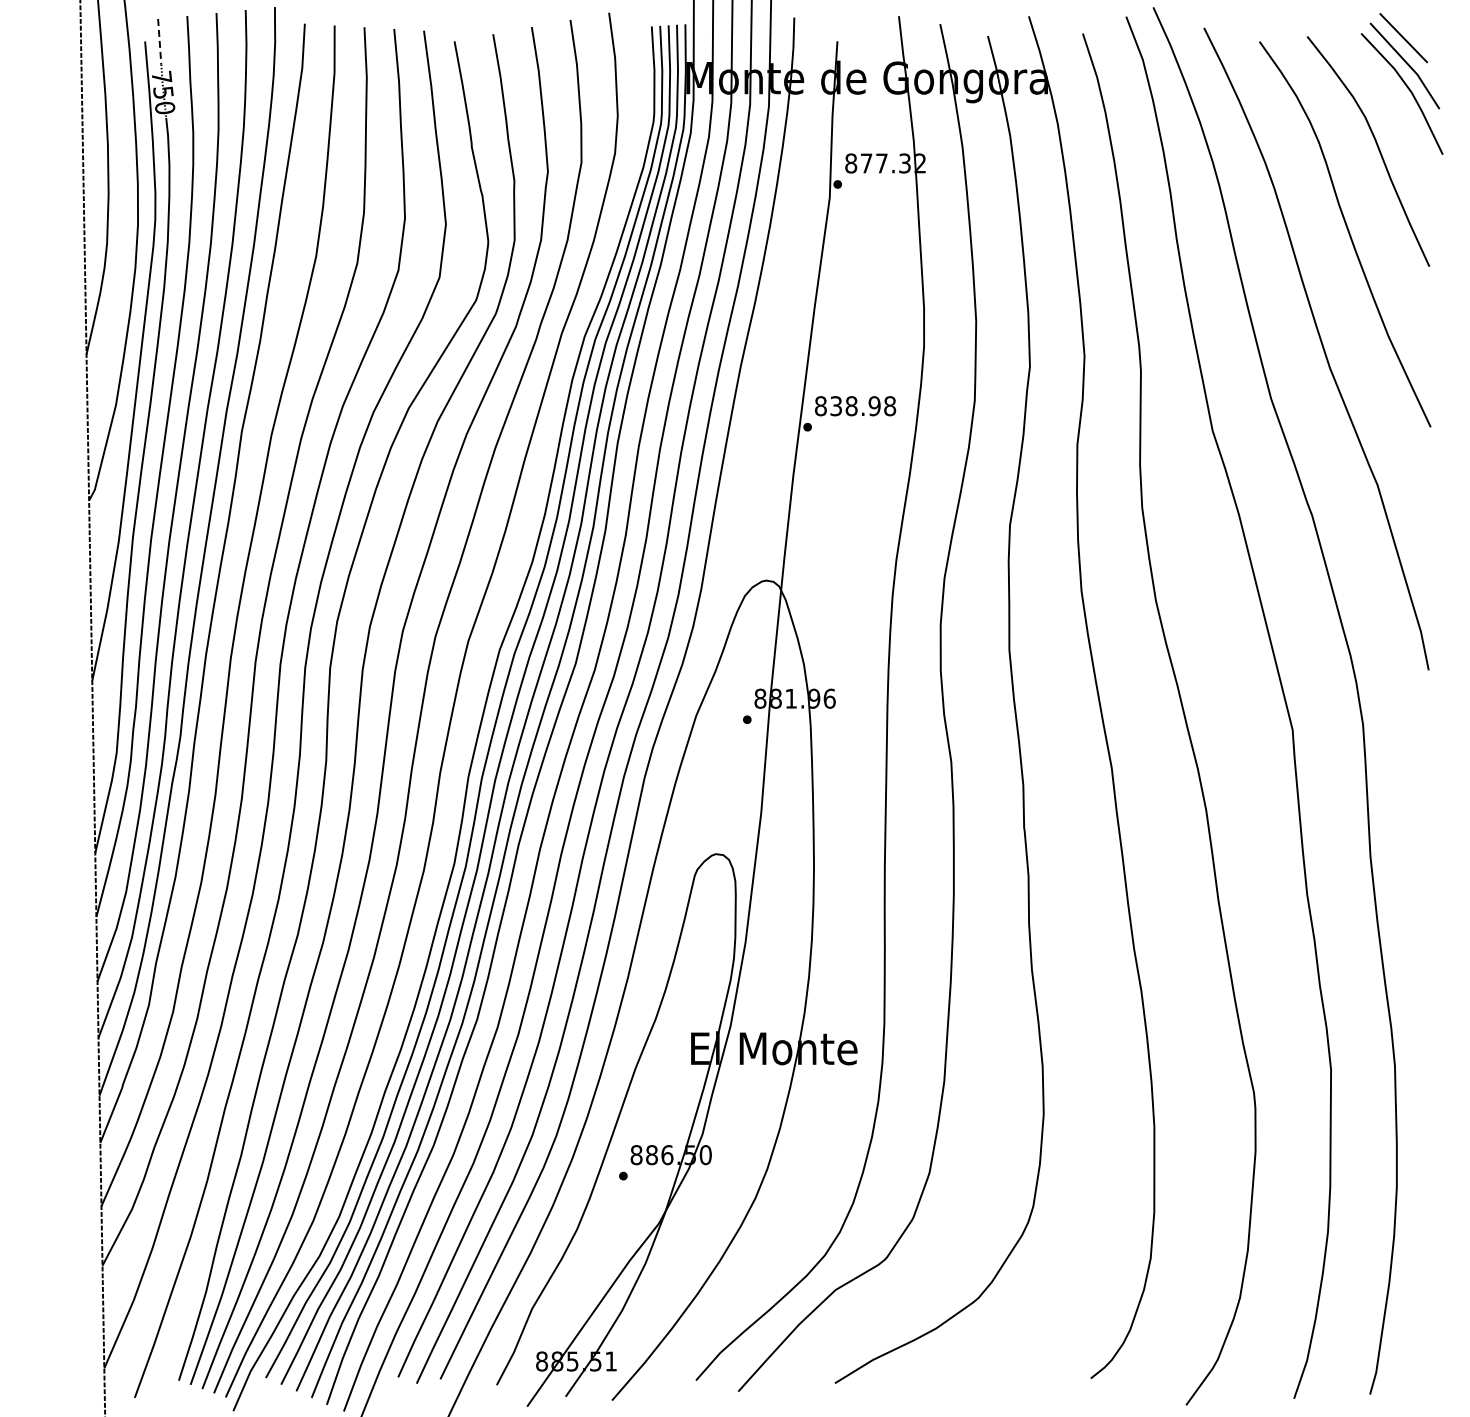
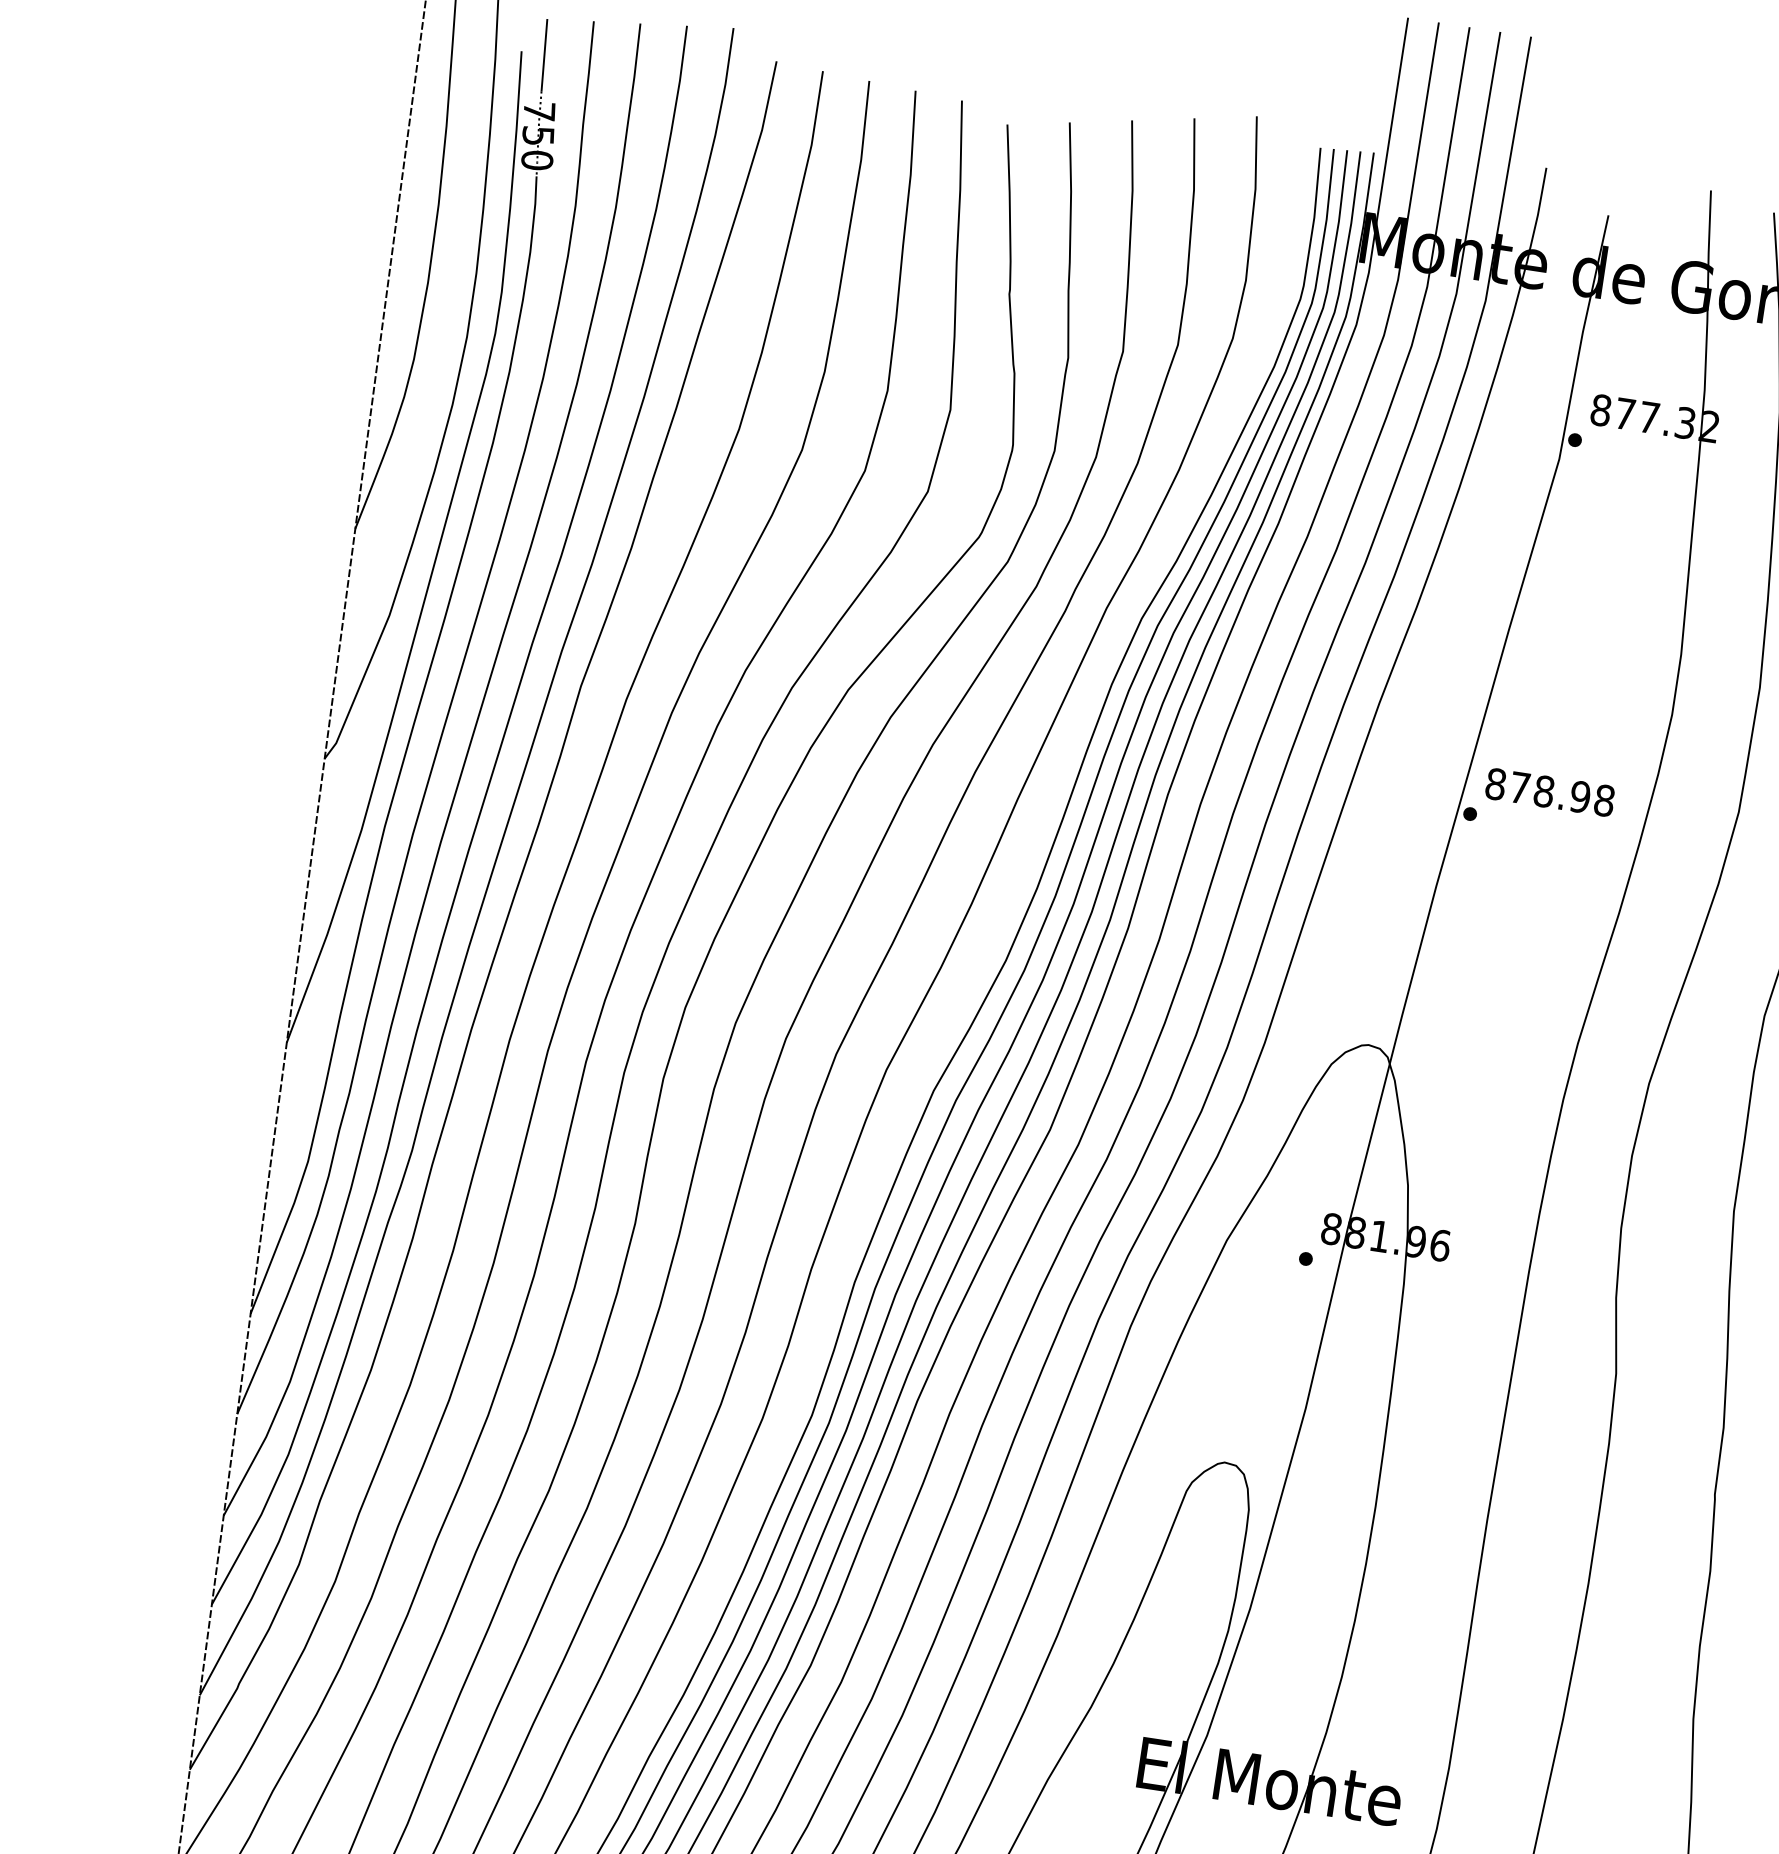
line: (159, 42) -> (543, 56), dashed -> solid
text: (835, 406) -> (1518, 788), 838.98 -> 878.98

